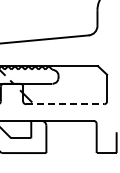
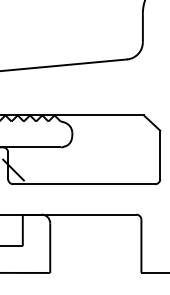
line: (65, 104) -> (84, 184), dashed -> solid

